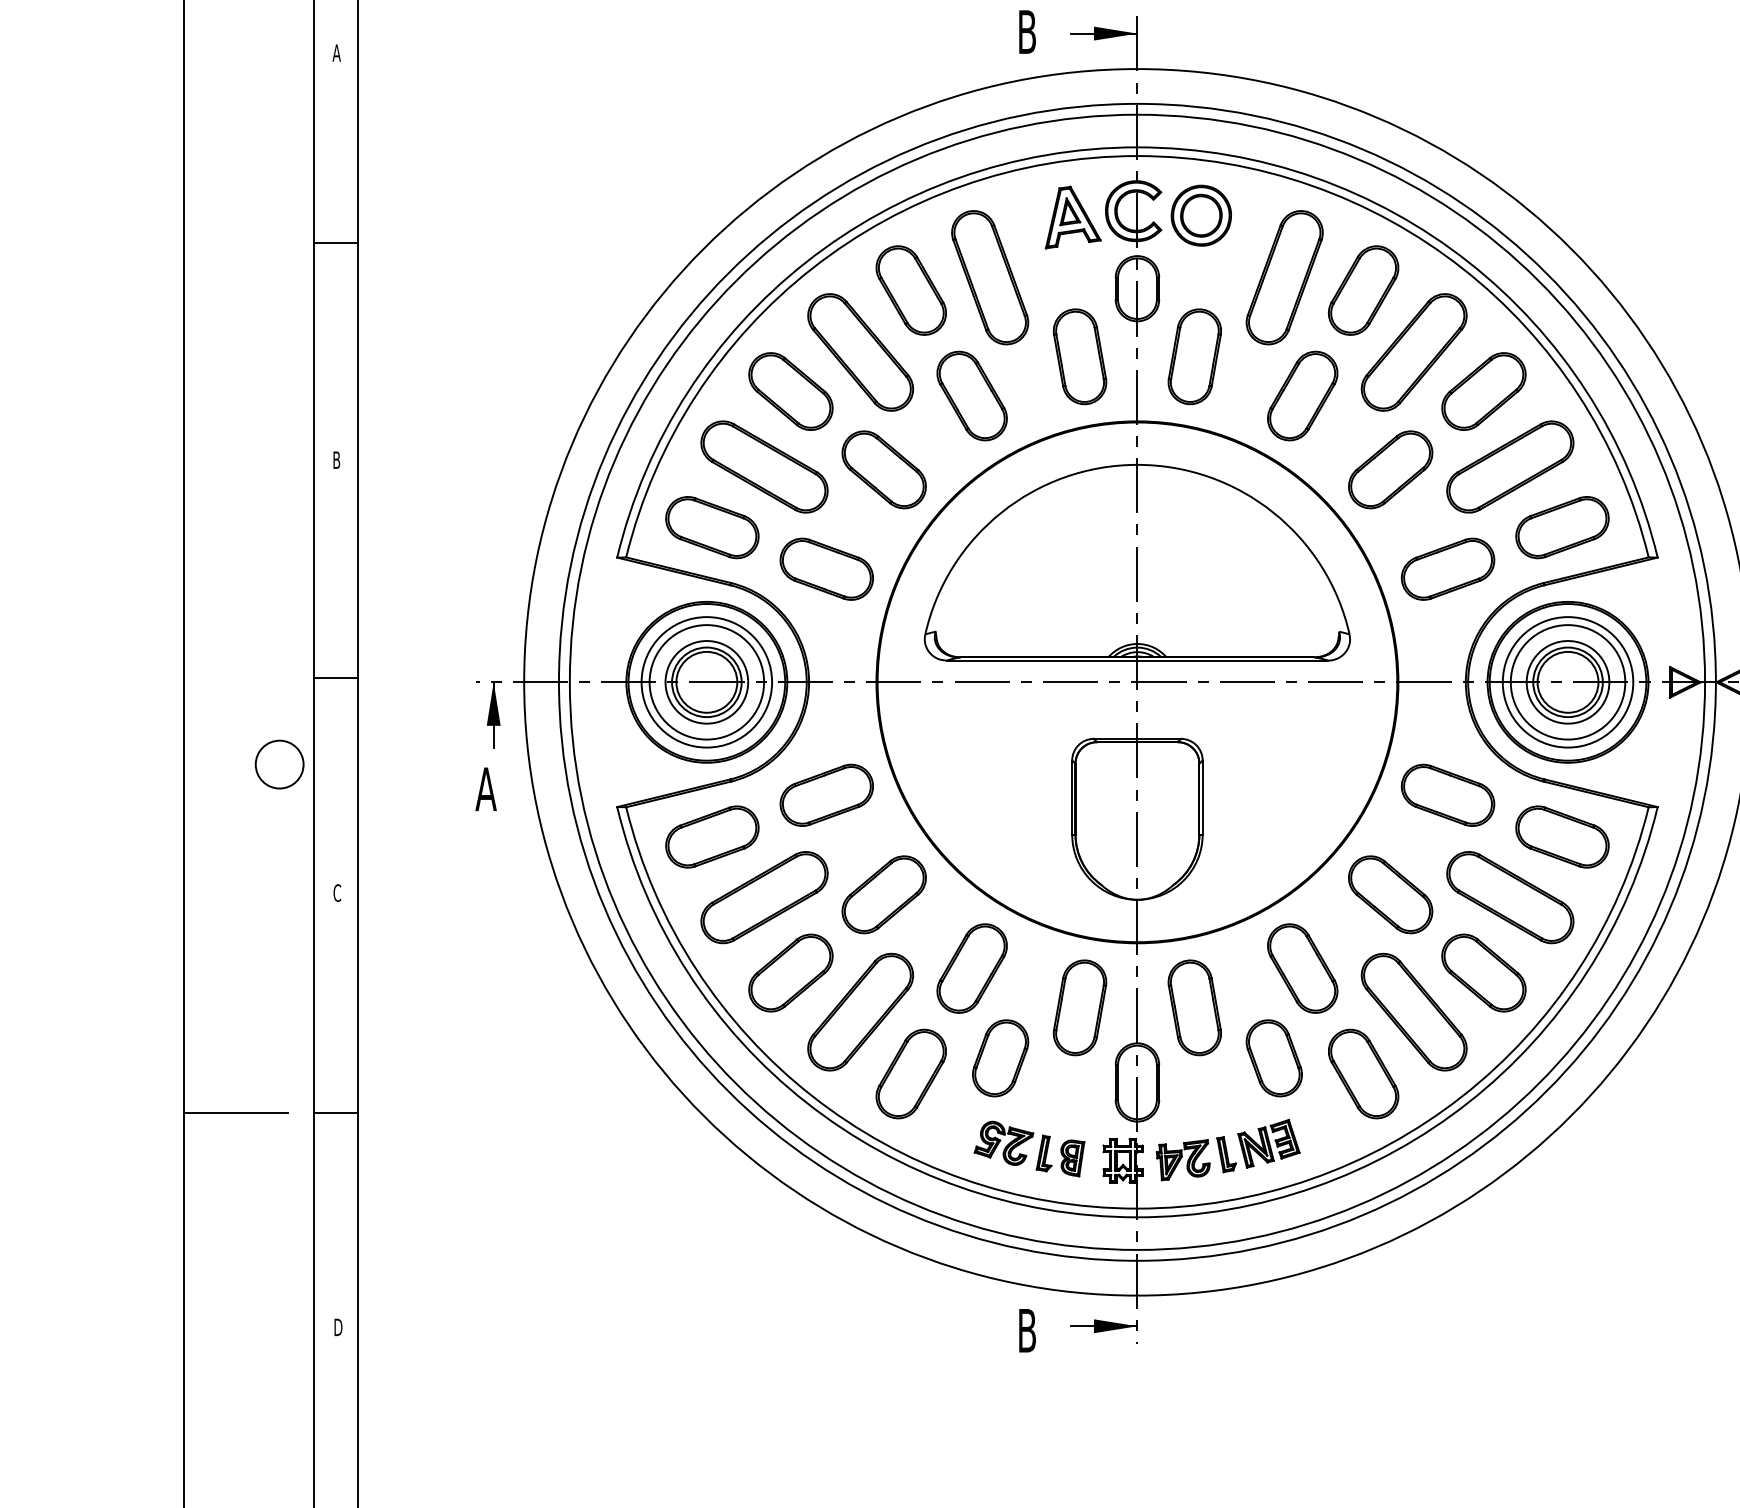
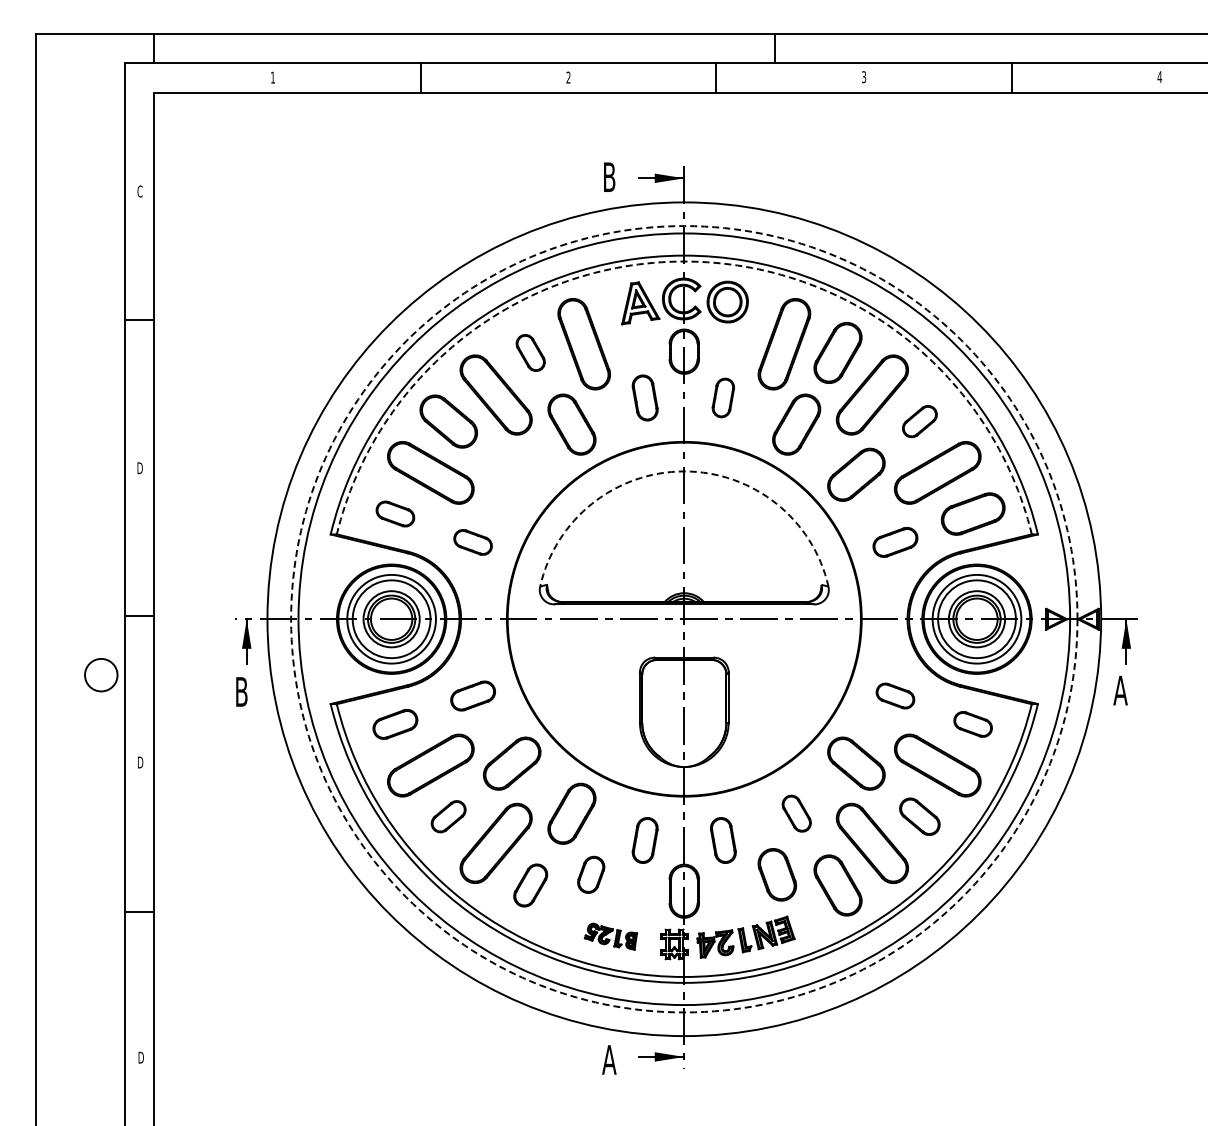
text: (335, 53) -> (139, 191), A -> C
arc: (1137, 156) -> (684, 261), solid -> dashed
part: (911, 289) -> (530, 352), size x0.6
part: (1078, 356) -> (644, 397), size x0.7
part: (1195, 356) -> (723, 397), size x0.6
part: (1483, 391) -> (919, 421), size x0.6
text: (335, 459) -> (139, 467), B -> D
arc: (1137, 464) -> (684, 471), solid -> dashed
part: (883, 469) -> (511, 474), removed
part: (712, 526) -> (395, 513), size x0.6
part: (825, 569) -> (472, 542), size x0.6
part: (1448, 569) -> (895, 542), size x0.7
circle: (1137, 682) -> (684, 619), solid -> dashed
text: (485, 788) -> (241, 691), A -> B
part: (825, 794) -> (472, 695), size x0.7
part: (1448, 794) -> (895, 695), size x0.6
part: (712, 837) -> (395, 724), size x0.7
part: (1561, 837) -> (972, 724), size x0.6
text: (337, 893) -> (140, 762), C -> D
part: (1302, 968) -> (796, 813), size x0.6
part: (790, 972) -> (448, 816), size x0.6
part: (1483, 972) -> (919, 816), size x0.7
part: (1078, 1007) -> (644, 840), size x0.7
part: (1195, 1007) -> (723, 840), size x0.7
part: (999, 1057) -> (590, 874), size x0.7
part: (911, 1074) -> (530, 885), size x0.7
line: (235, 1112) -> (71, 911), removed
part: (1028, 1149) -> (610, 936), size x0.7
text: (1027, 1330) -> (609, 1059), B -> A

